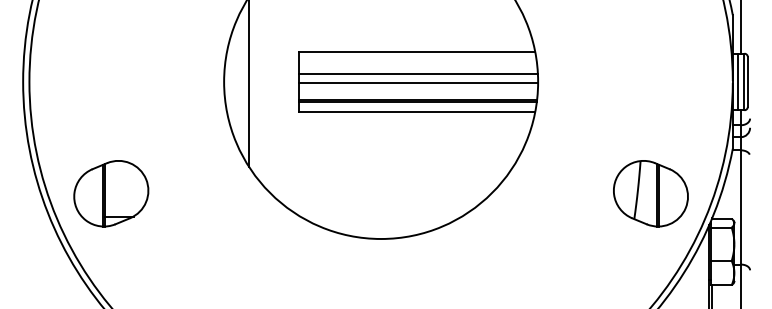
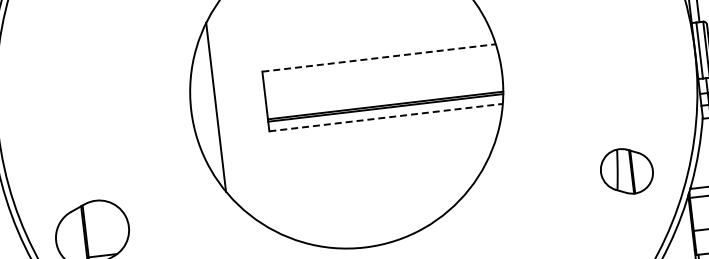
line: (417, 51) -> (379, 57), solid -> dashed
line: (418, 73) -> (382, 79), removed
line: (418, 83) -> (383, 89), removed
line: (417, 112) -> (386, 118), solid -> dashed
part: (650, 193) -> (626, 171), size x0.7

